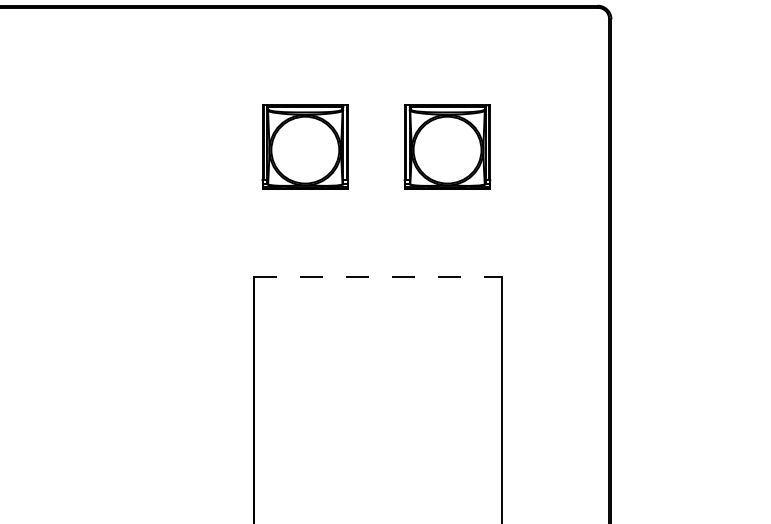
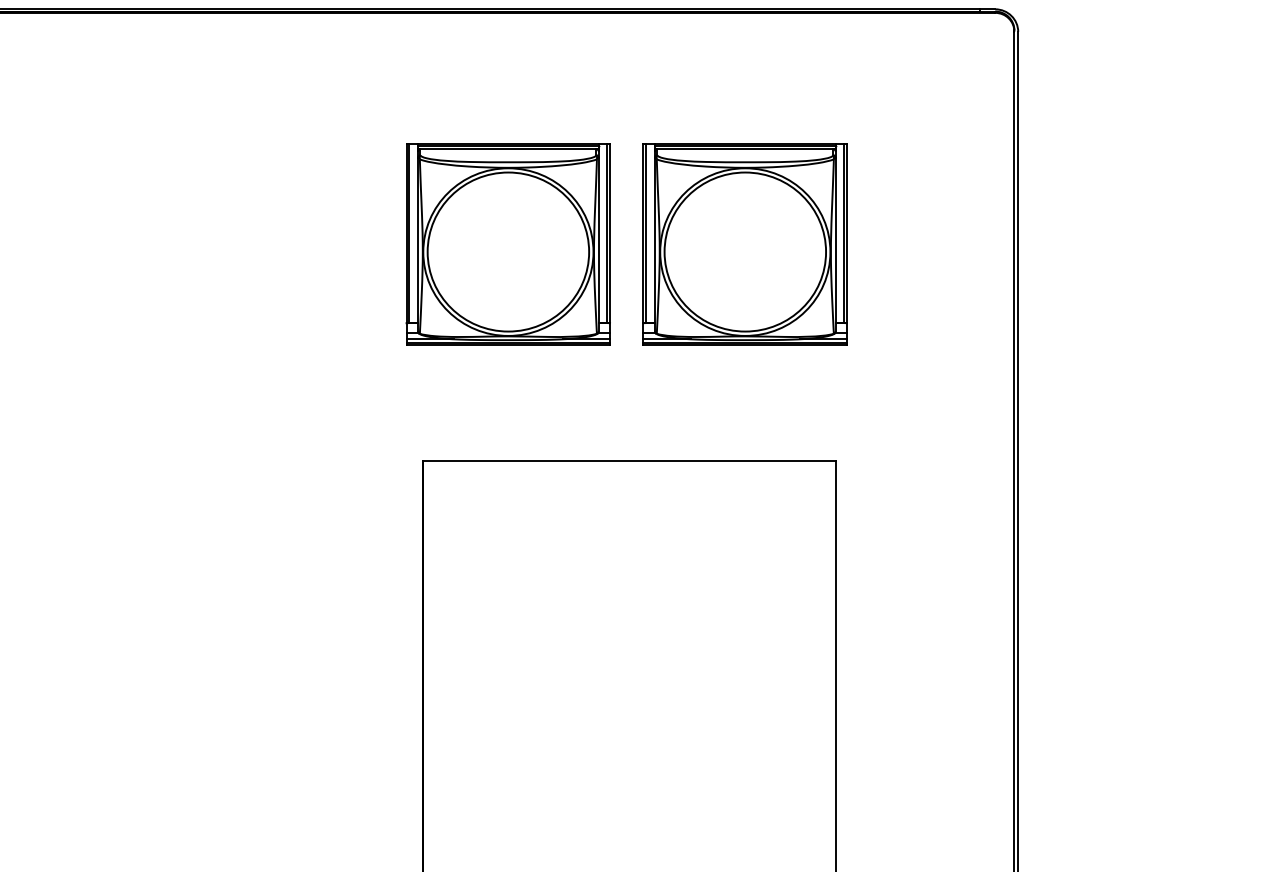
part: (305, 146) -> (508, 243), size x1.43
part: (447, 146) -> (745, 243), size x1.43
line: (377, 276) -> (628, 460), dashed -> solid

